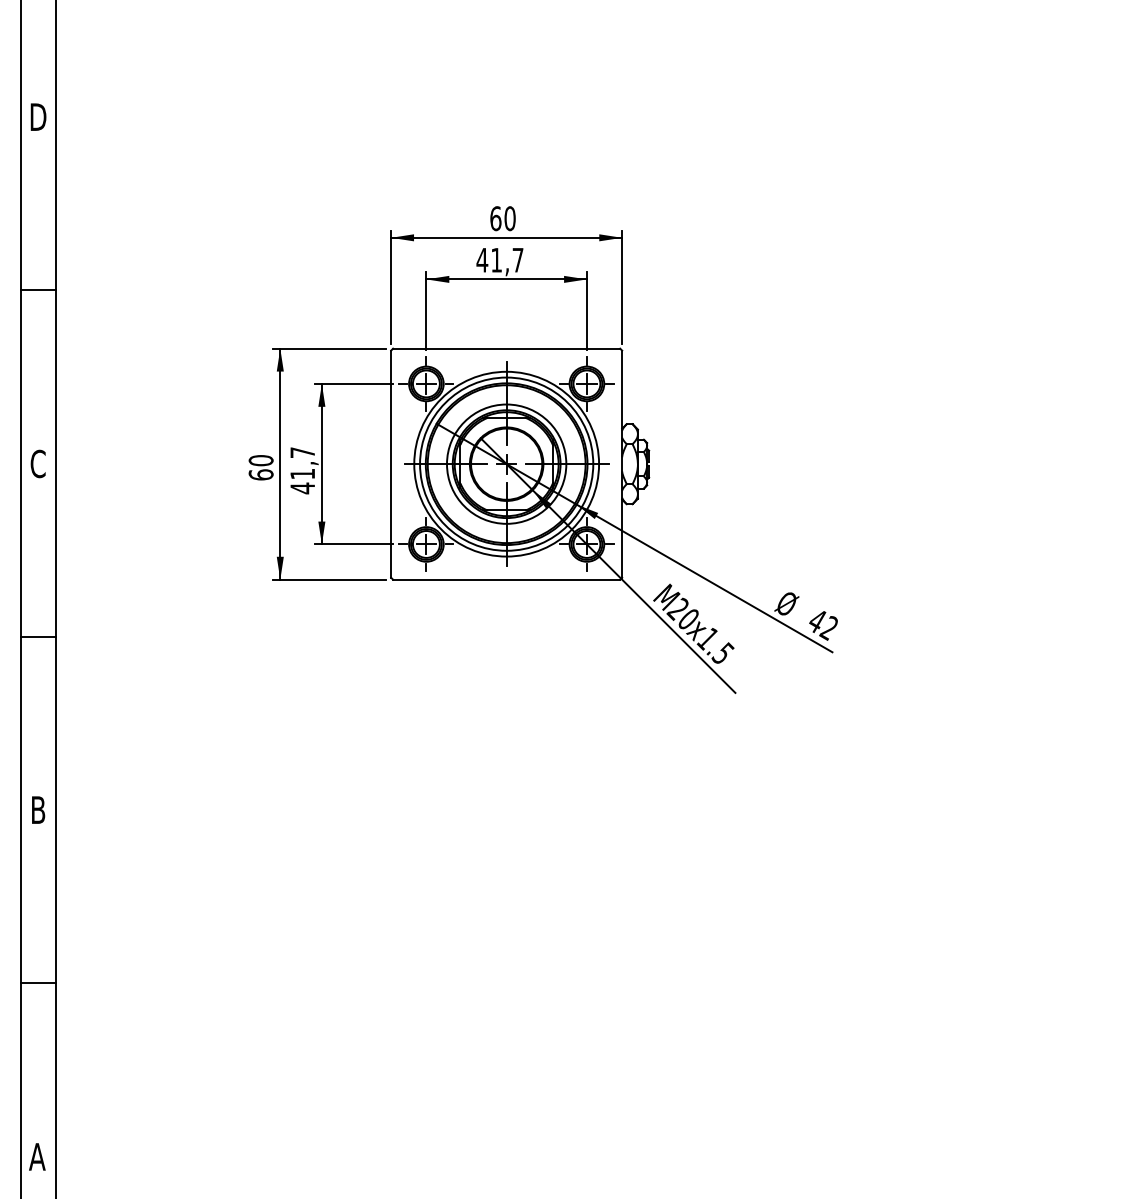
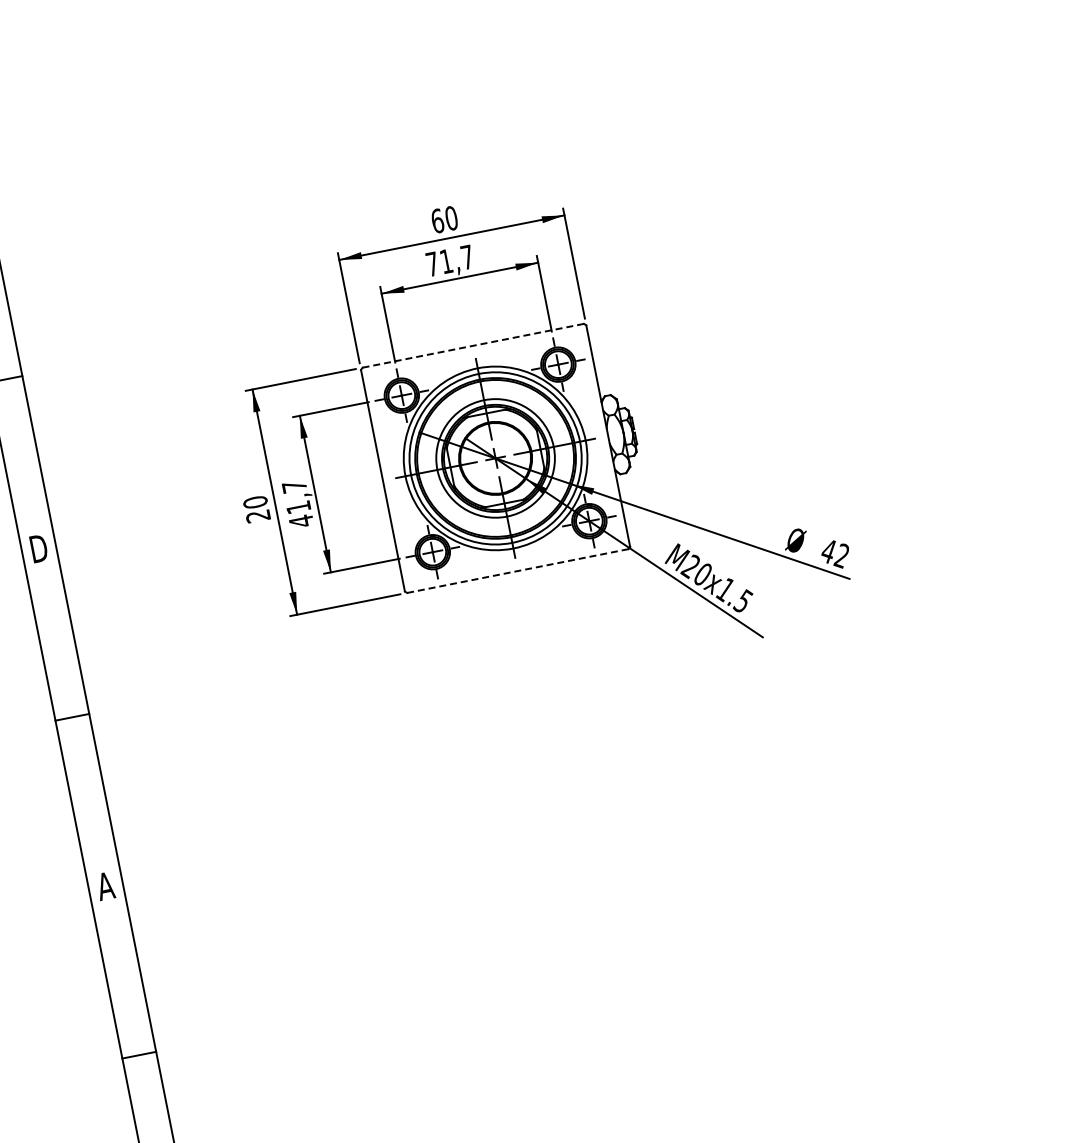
text: (482, 260) -> (432, 264), 41,7 -> 71,7
line: (506, 348) -> (473, 345), solid -> dashed
text: (38, 463) -> (38, 548), C -> D
text: (260, 474) -> (257, 516), 60 -> 20
line: (506, 579) -> (517, 570), solid -> dashed
text: (37, 809) -> (104, 885), B -> A

